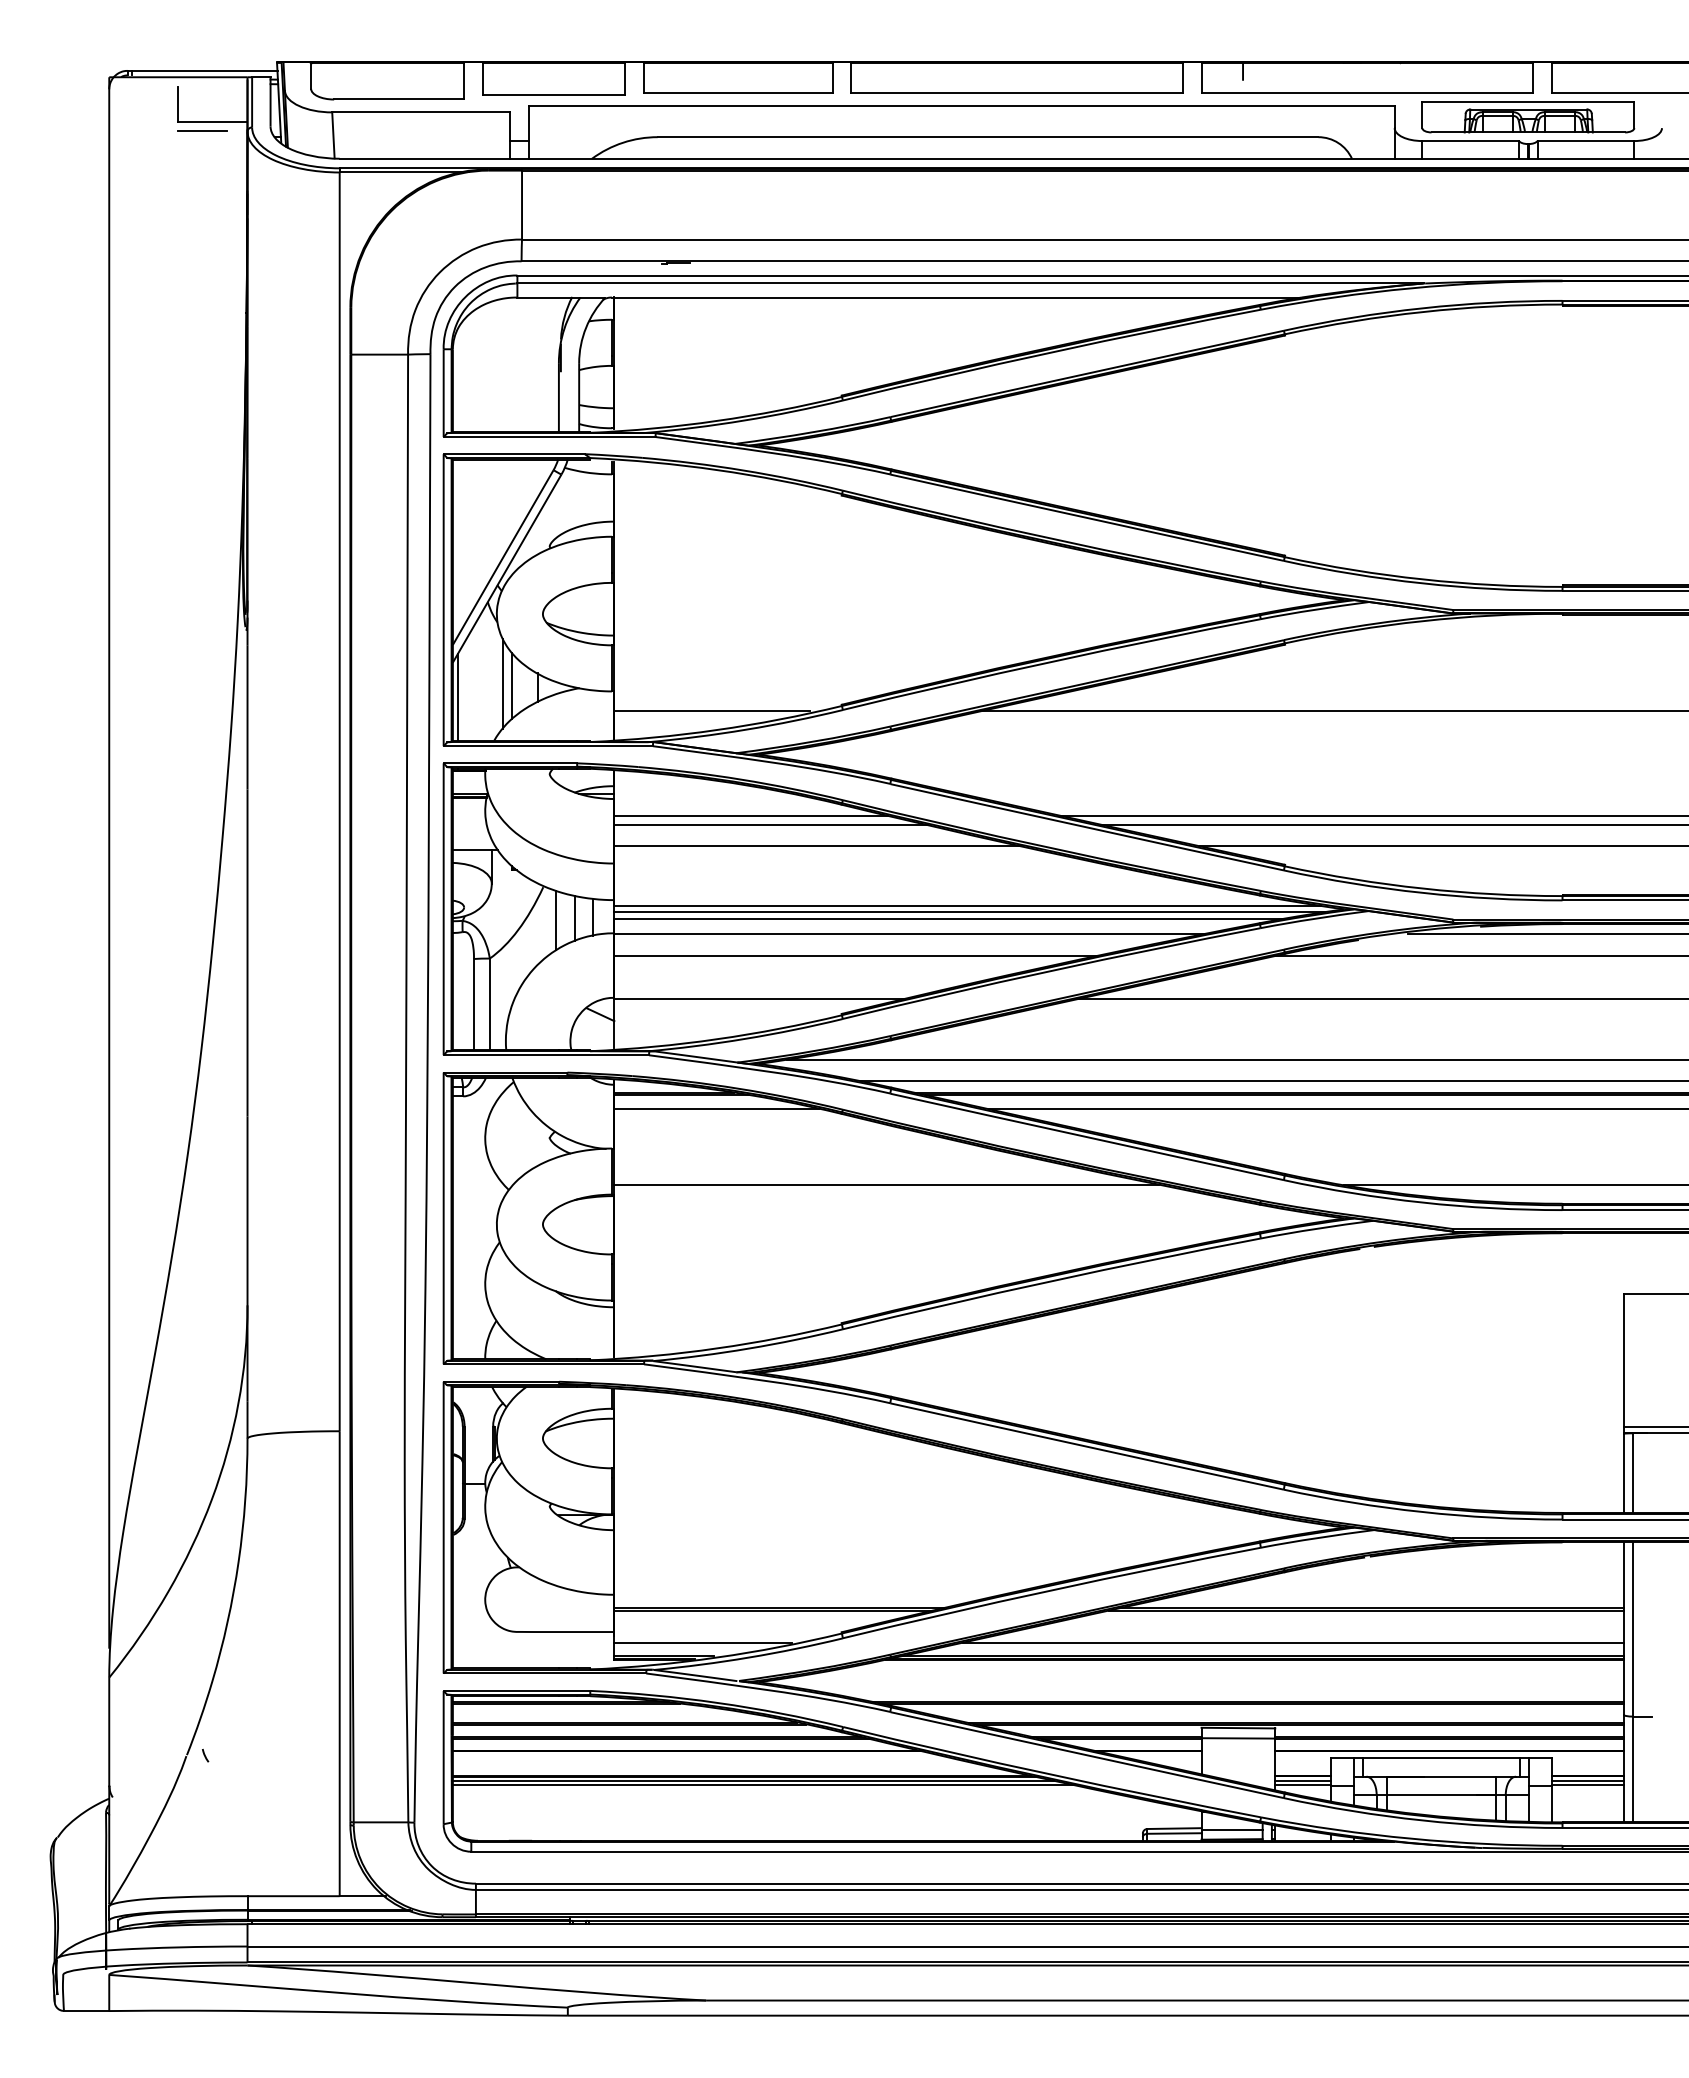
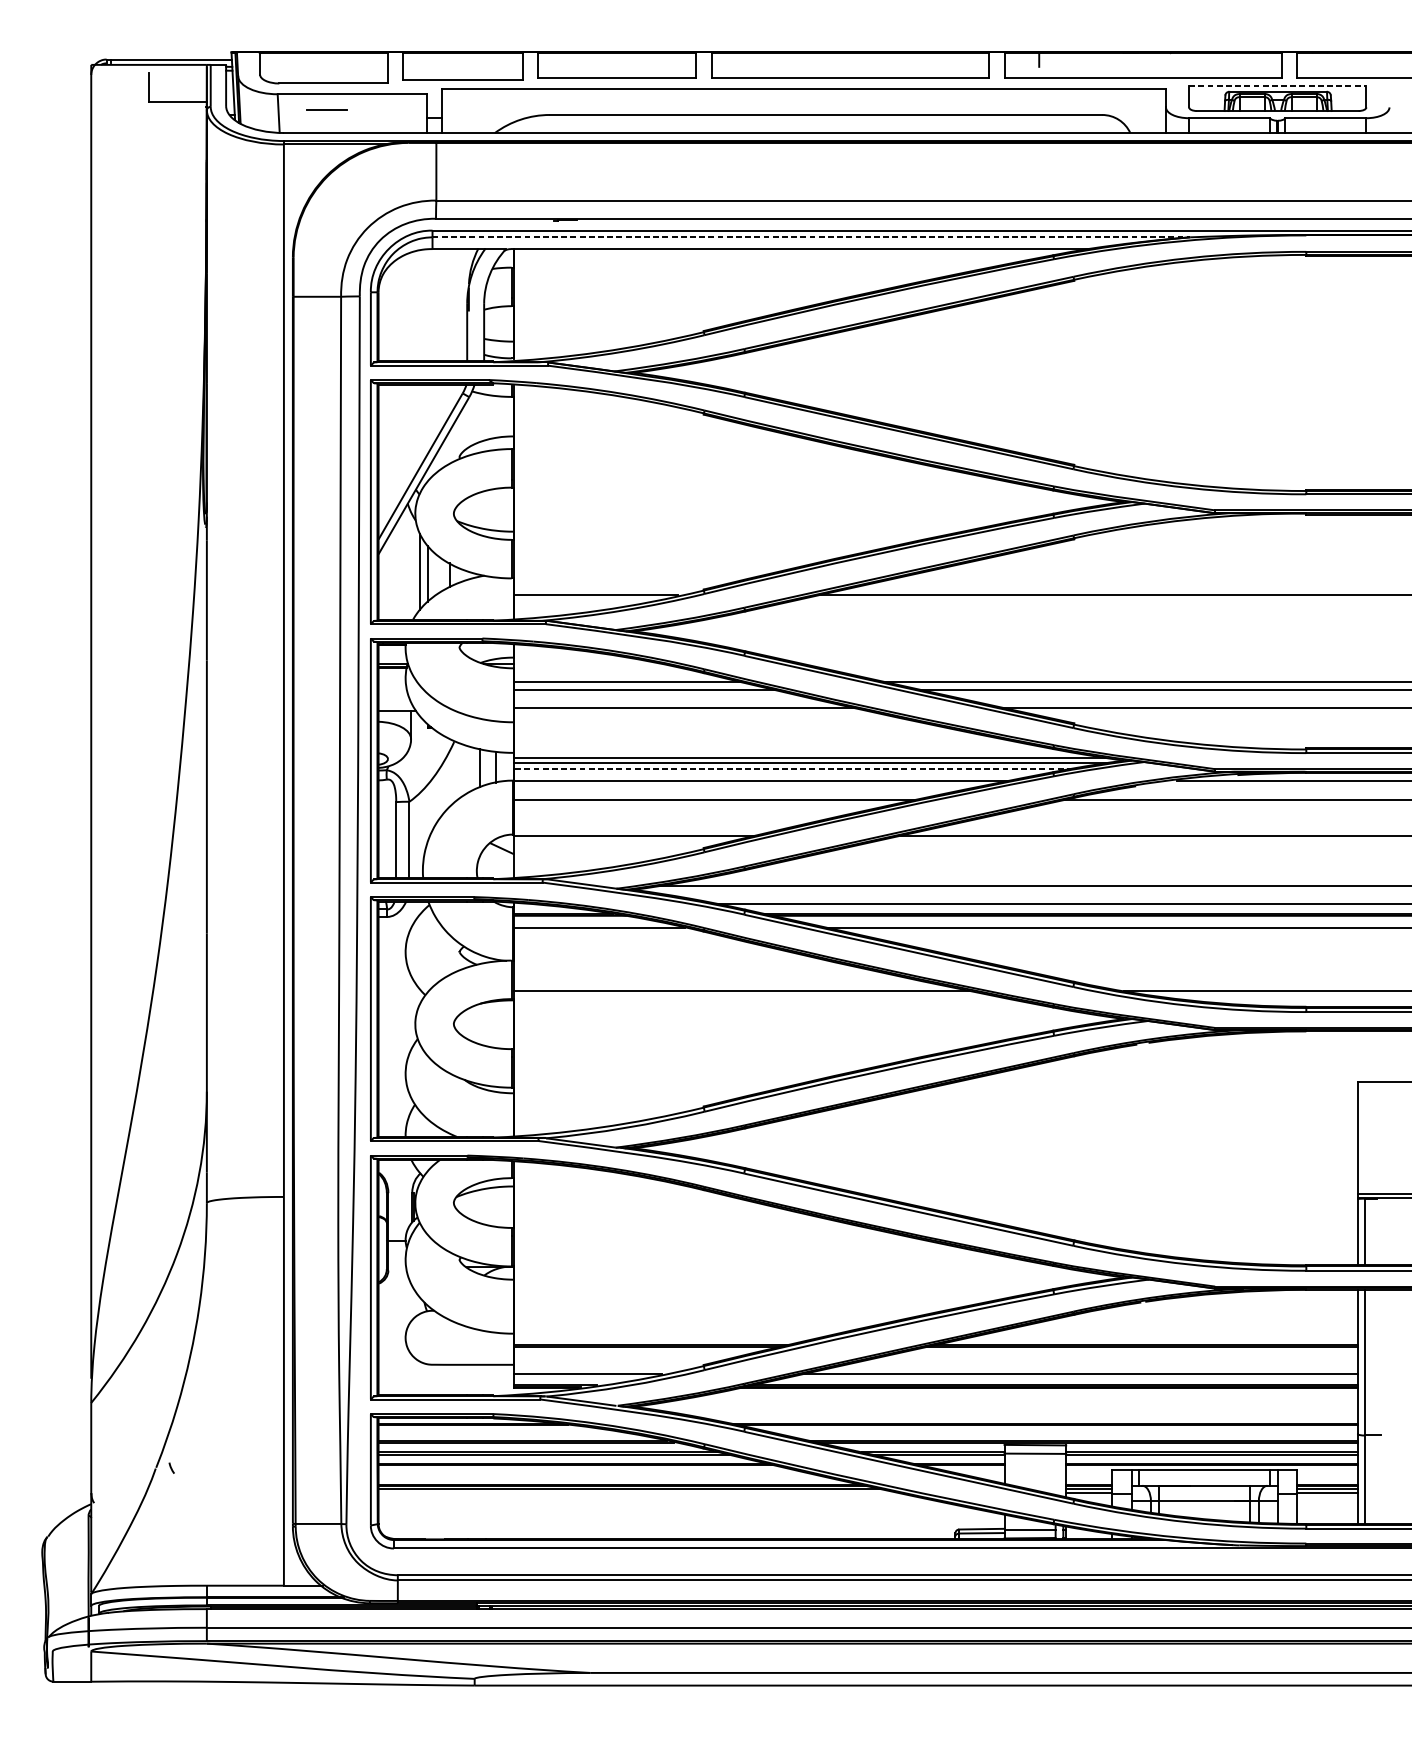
line: (1528, 102) -> (1277, 85), solid -> dashed
line: (202, 130) -> (327, 109), moved
line: (971, 283) -> (812, 237), solid -> dashed
line: (457, 697) -> (382, 583), removed
line: (948, 918) -> (792, 768), solid -> dashed
line: (556, 920) -> (465, 769), removed
line: (763, 1785) -> (638, 1493), removed

